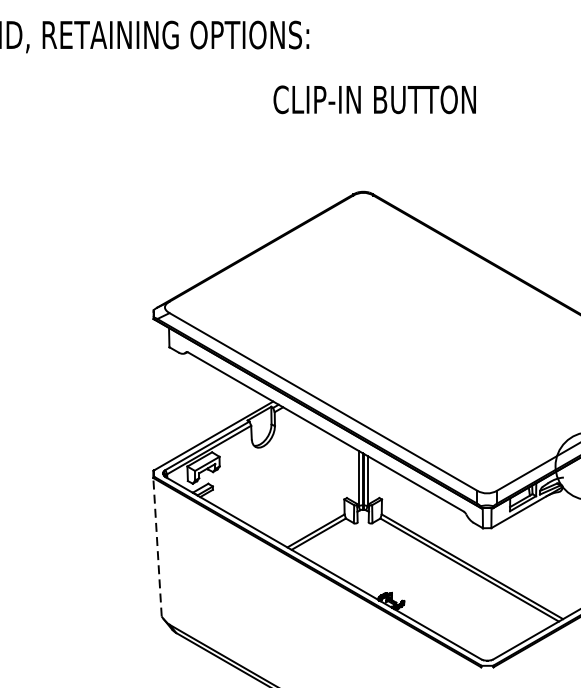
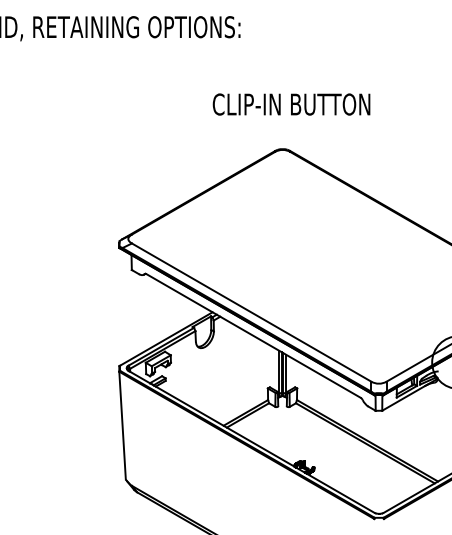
text: (374, 99) -> (291, 104), moved
line: (157, 547) -> (122, 425), dashed -> solid

